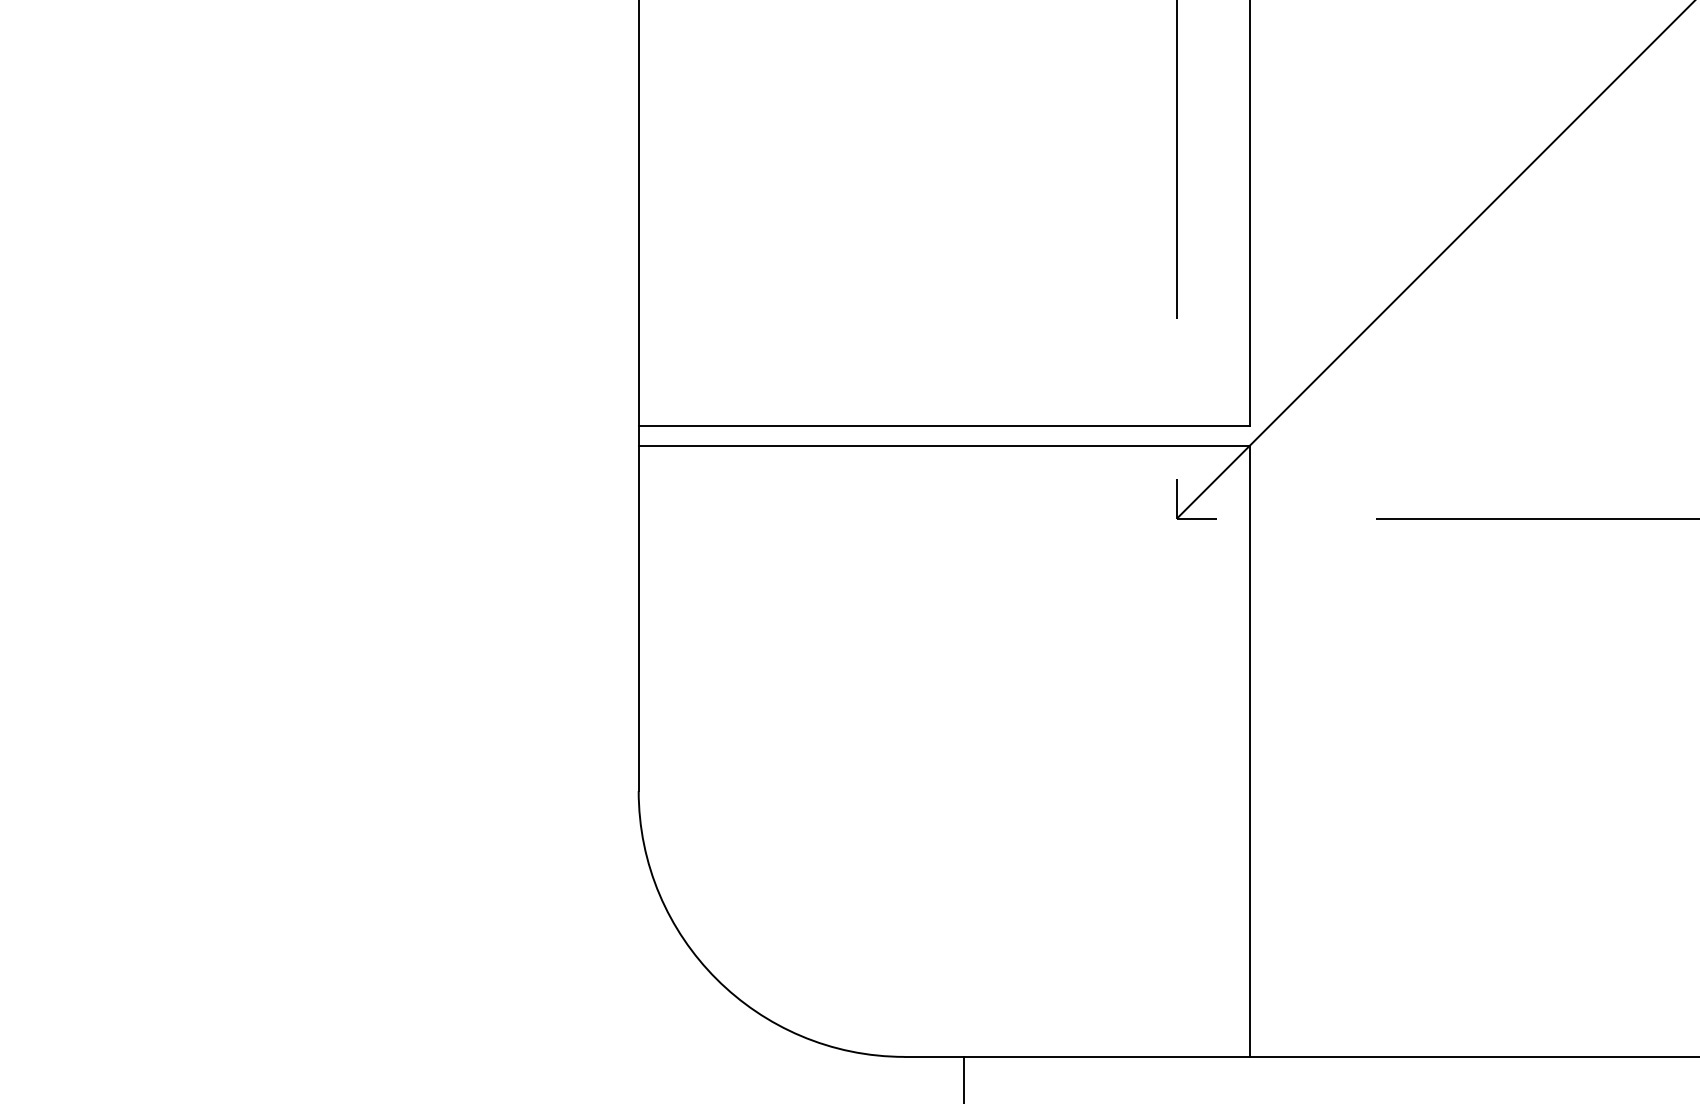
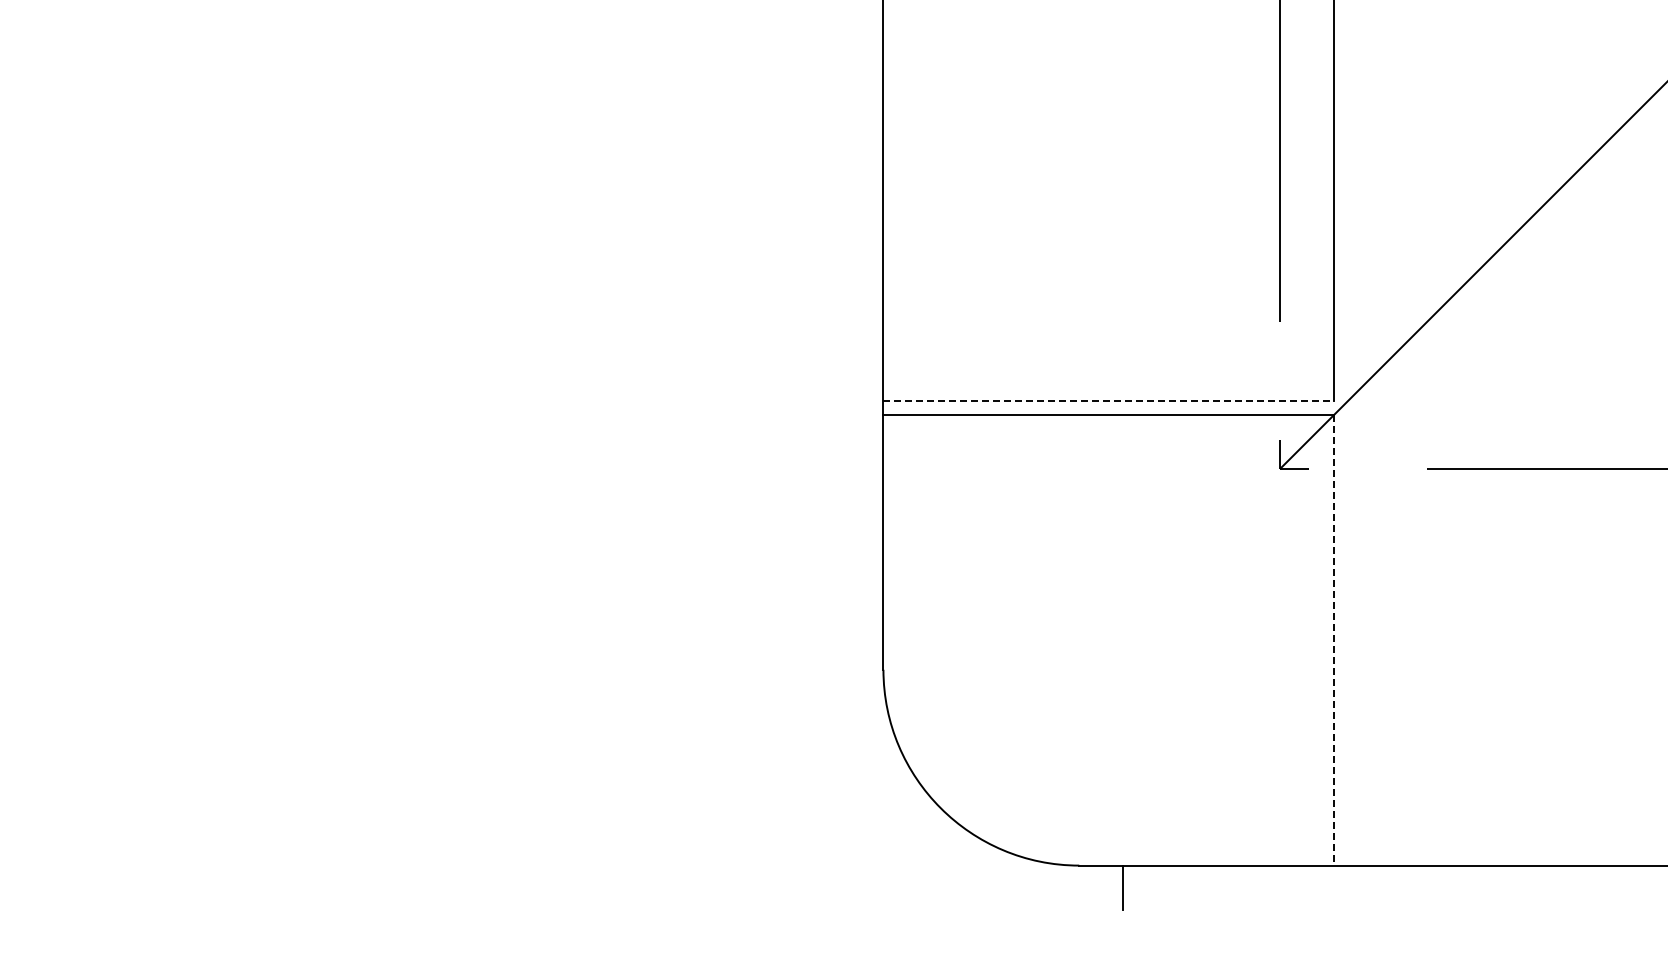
line: (945, 425) -> (1109, 400), solid -> dashed
line: (1249, 751) -> (1333, 640), solid -> dashed

